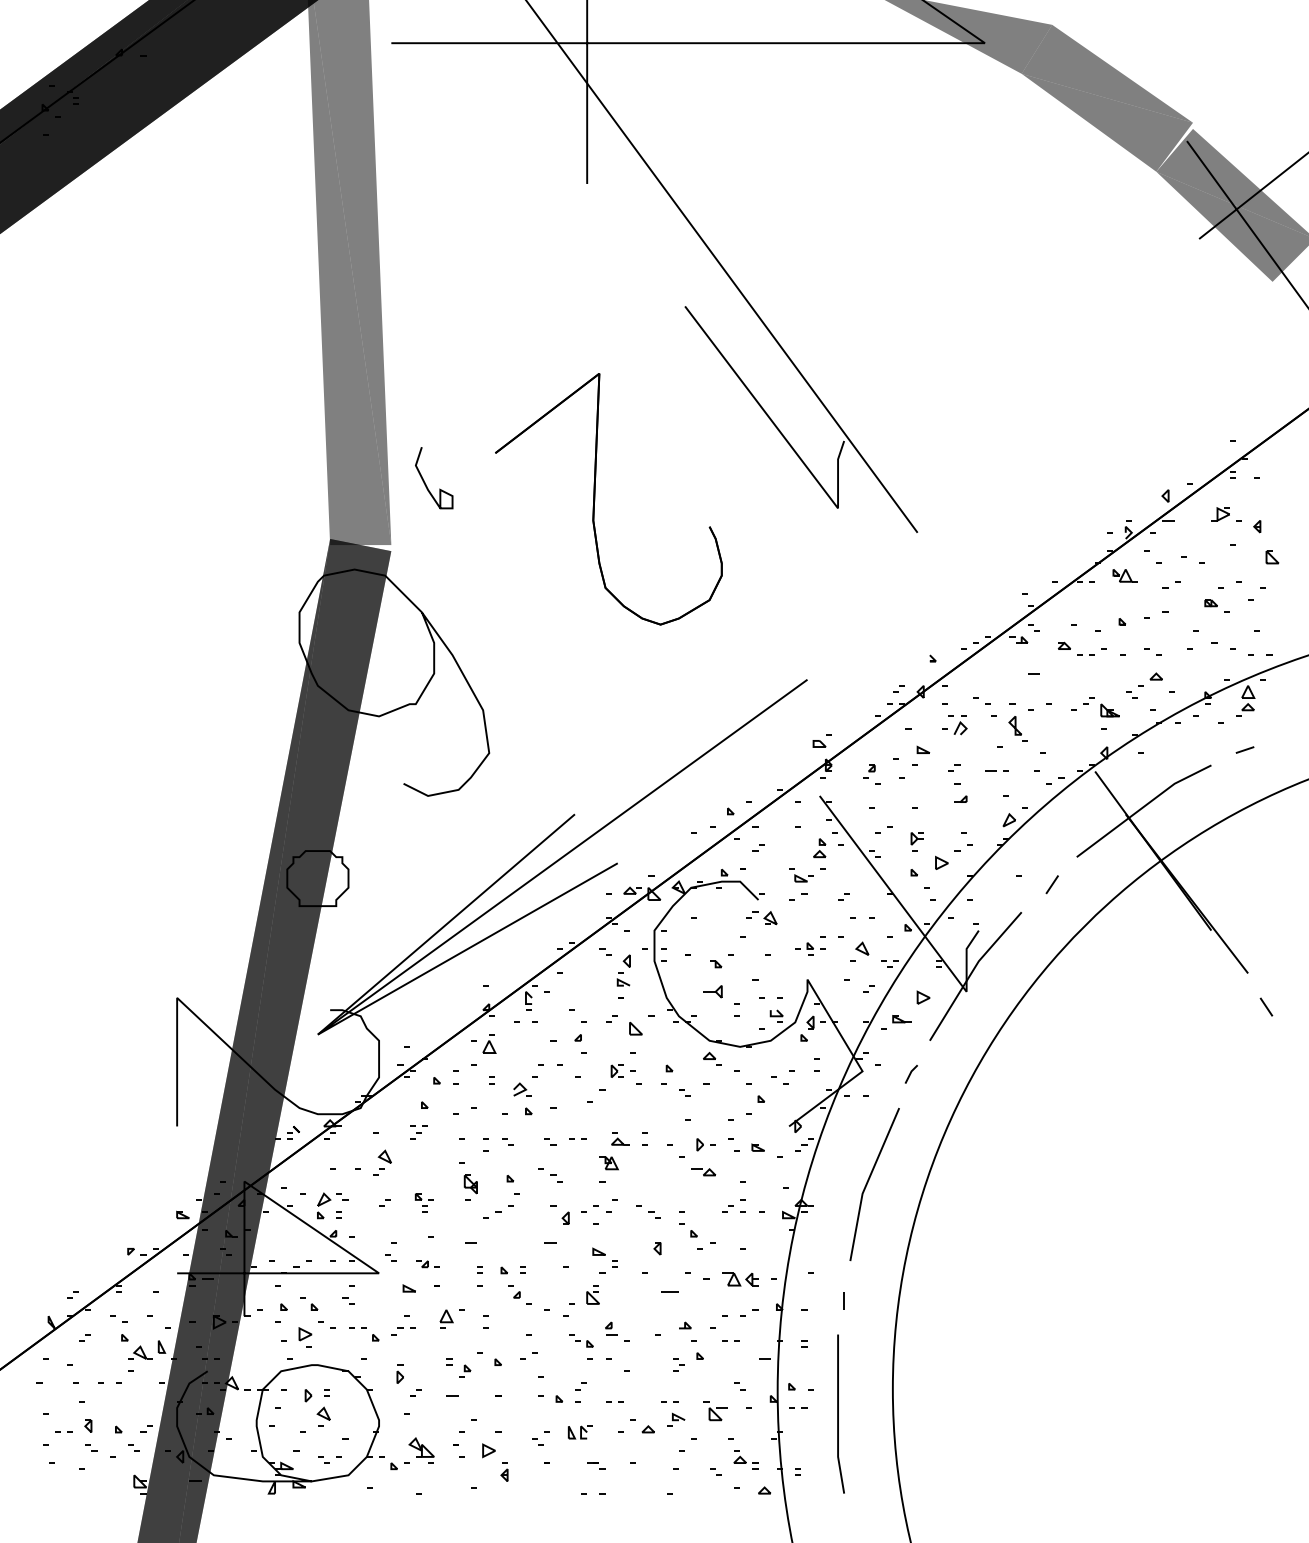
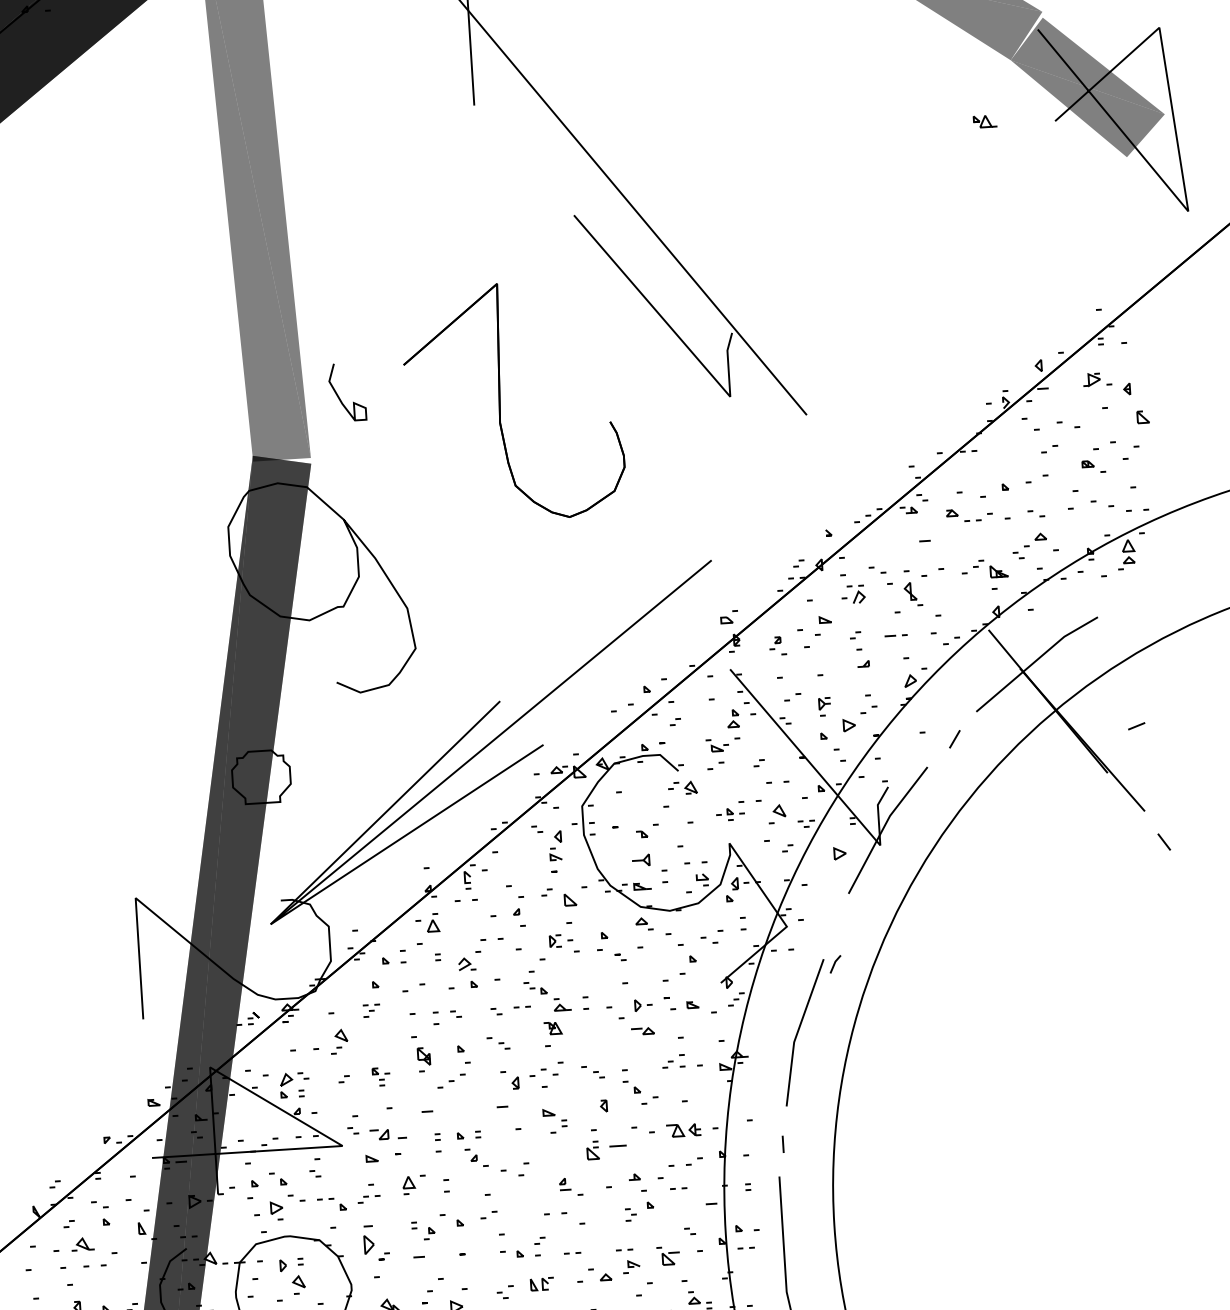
part: (1124, 575) -> (984, 121), moved
line: (1244, 749) -> (1136, 725), moved
part: (901, 1019) -> (642, 886), moved
line: (911, 1073) -> (835, 963), moved
part: (427, 1264) -> (387, 1134), size x1.6
part: (592, 1294) -> (592, 1150), moved
part: (581, 1340) -> (535, 988), moved
part: (140, 1352) -> (82, 1243), moved
part: (399, 1373) -> (367, 1239), size x1.6

